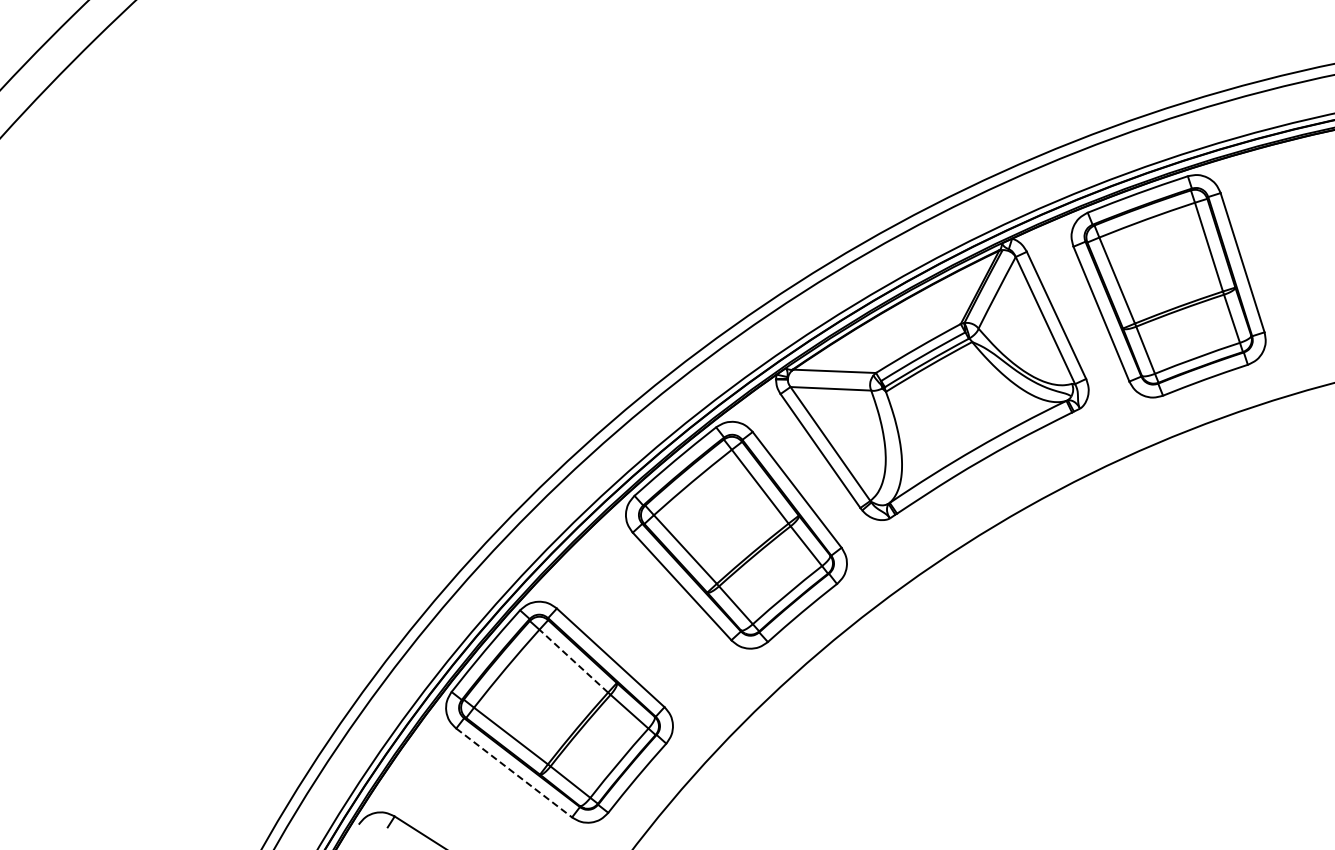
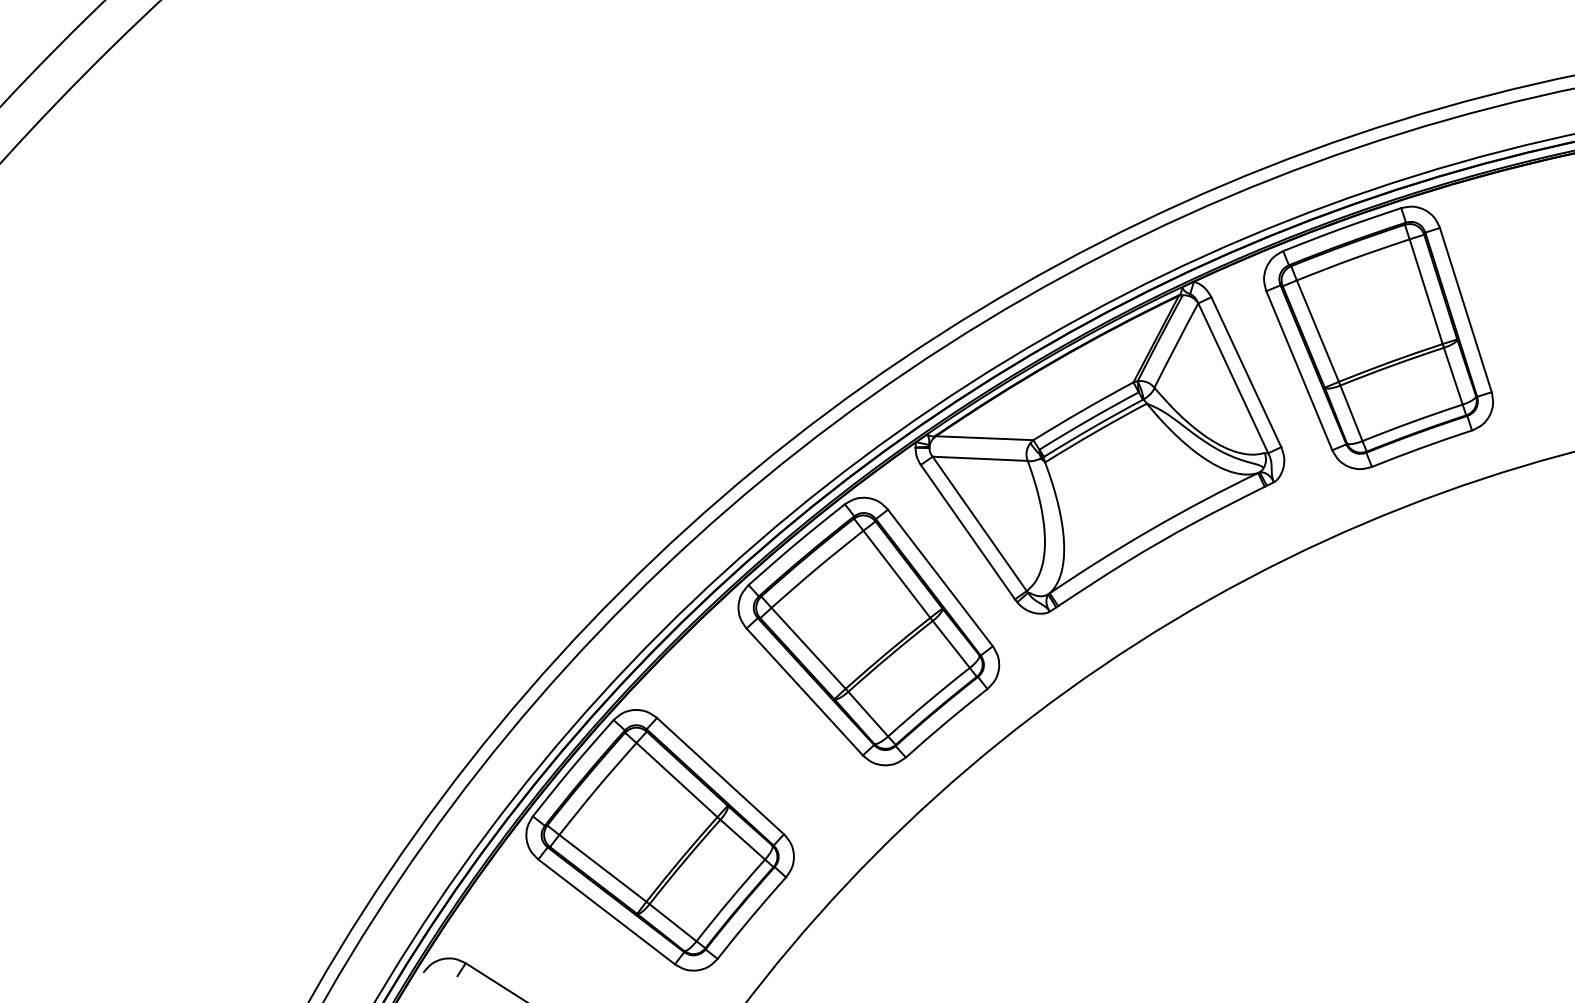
line: (573, 661) -> (676, 780), dashed -> solid
line: (514, 772) -> (607, 911), dashed -> solid

